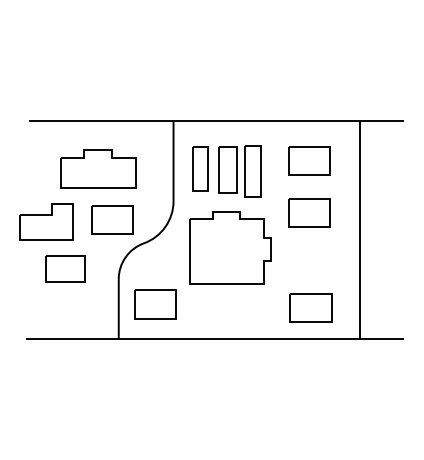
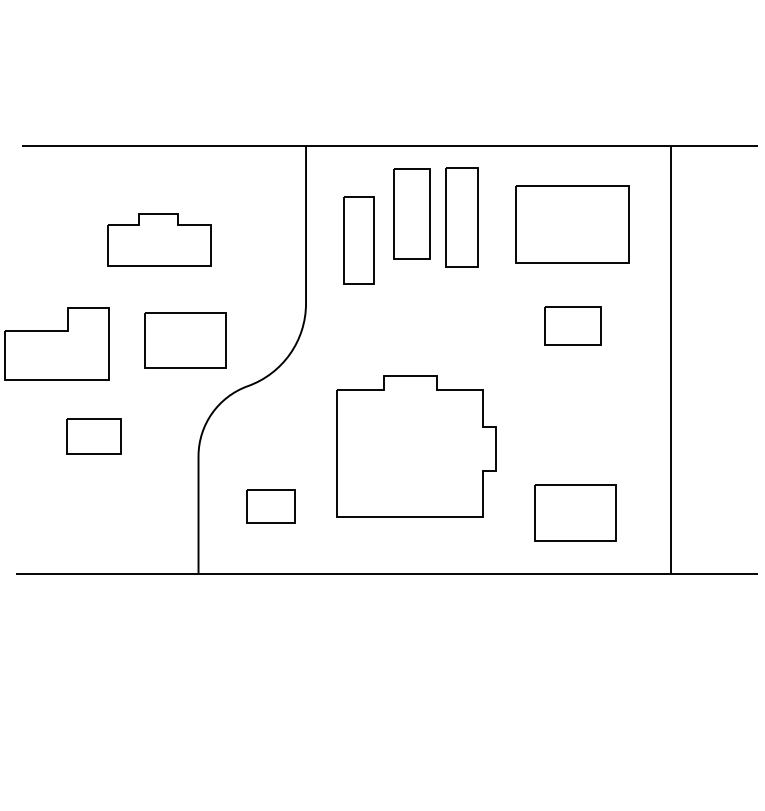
part: (309, 160) -> (572, 223), size x1.4
part: (98, 168) -> (158, 239), size x0.7
part: (239, 171) -> (435, 217), moved
part: (309, 212) -> (572, 325), size x0.7
part: (230, 247) -> (417, 445), moved
part: (65, 268) -> (94, 435), size x0.7
part: (155, 304) -> (270, 506), size x0.6

